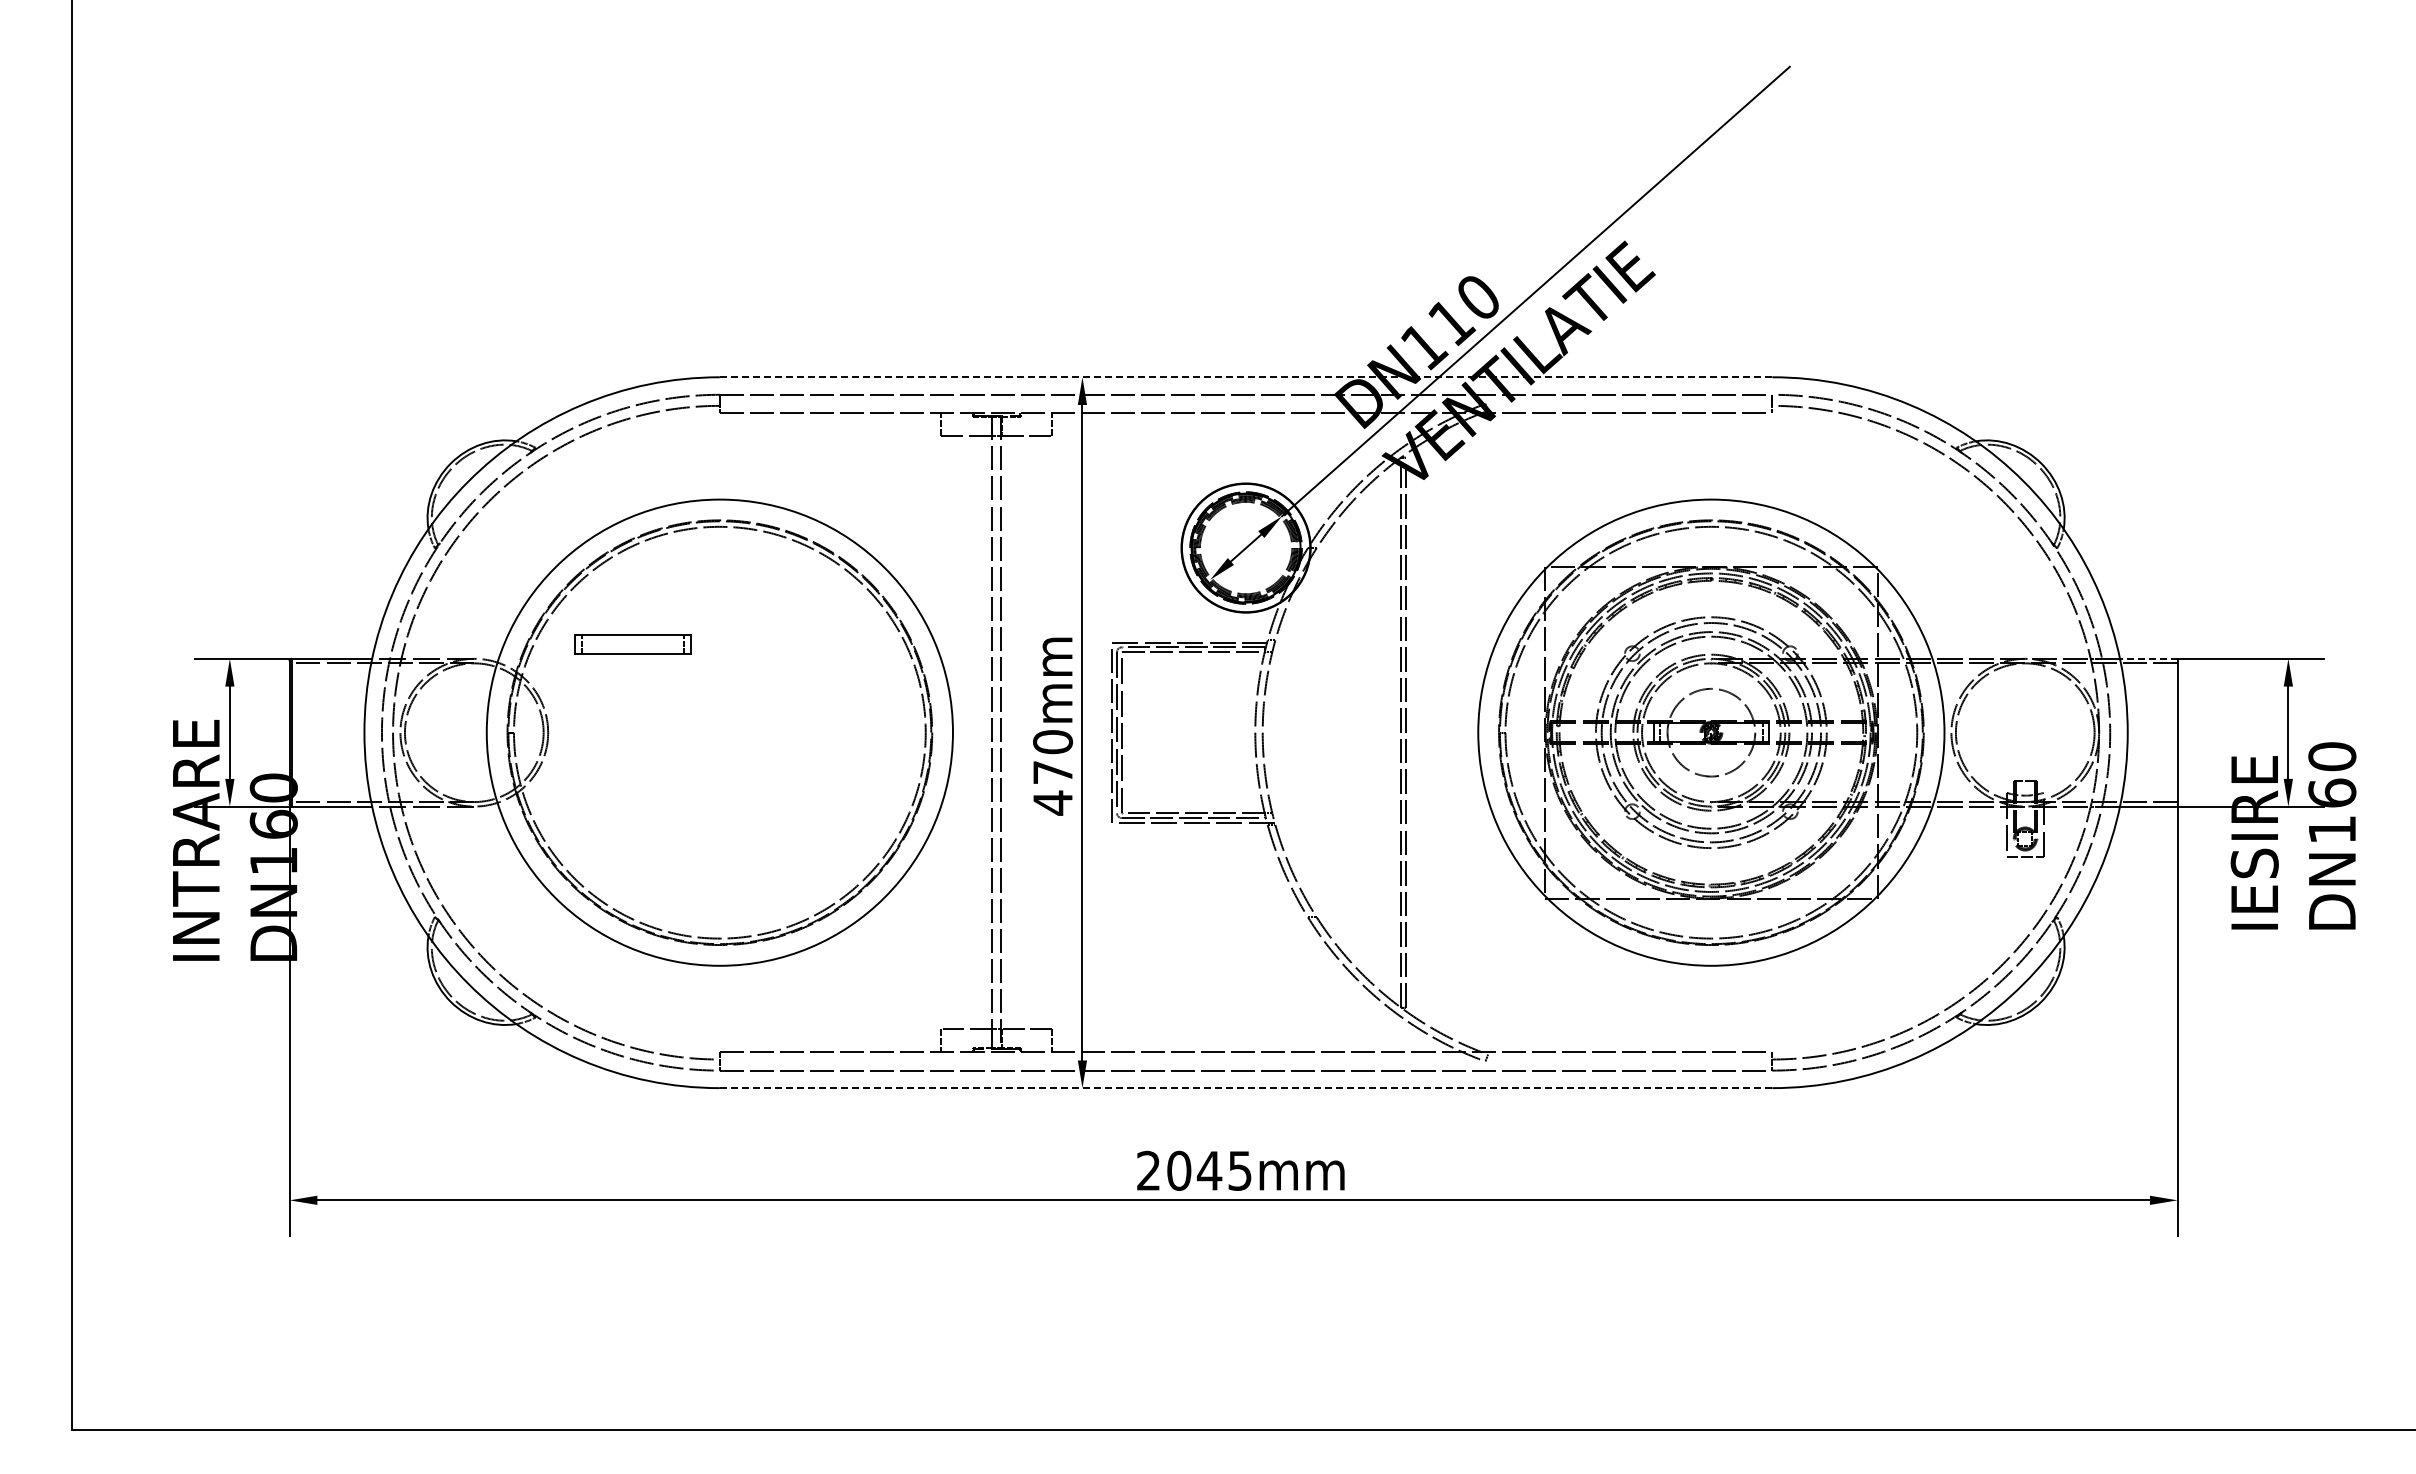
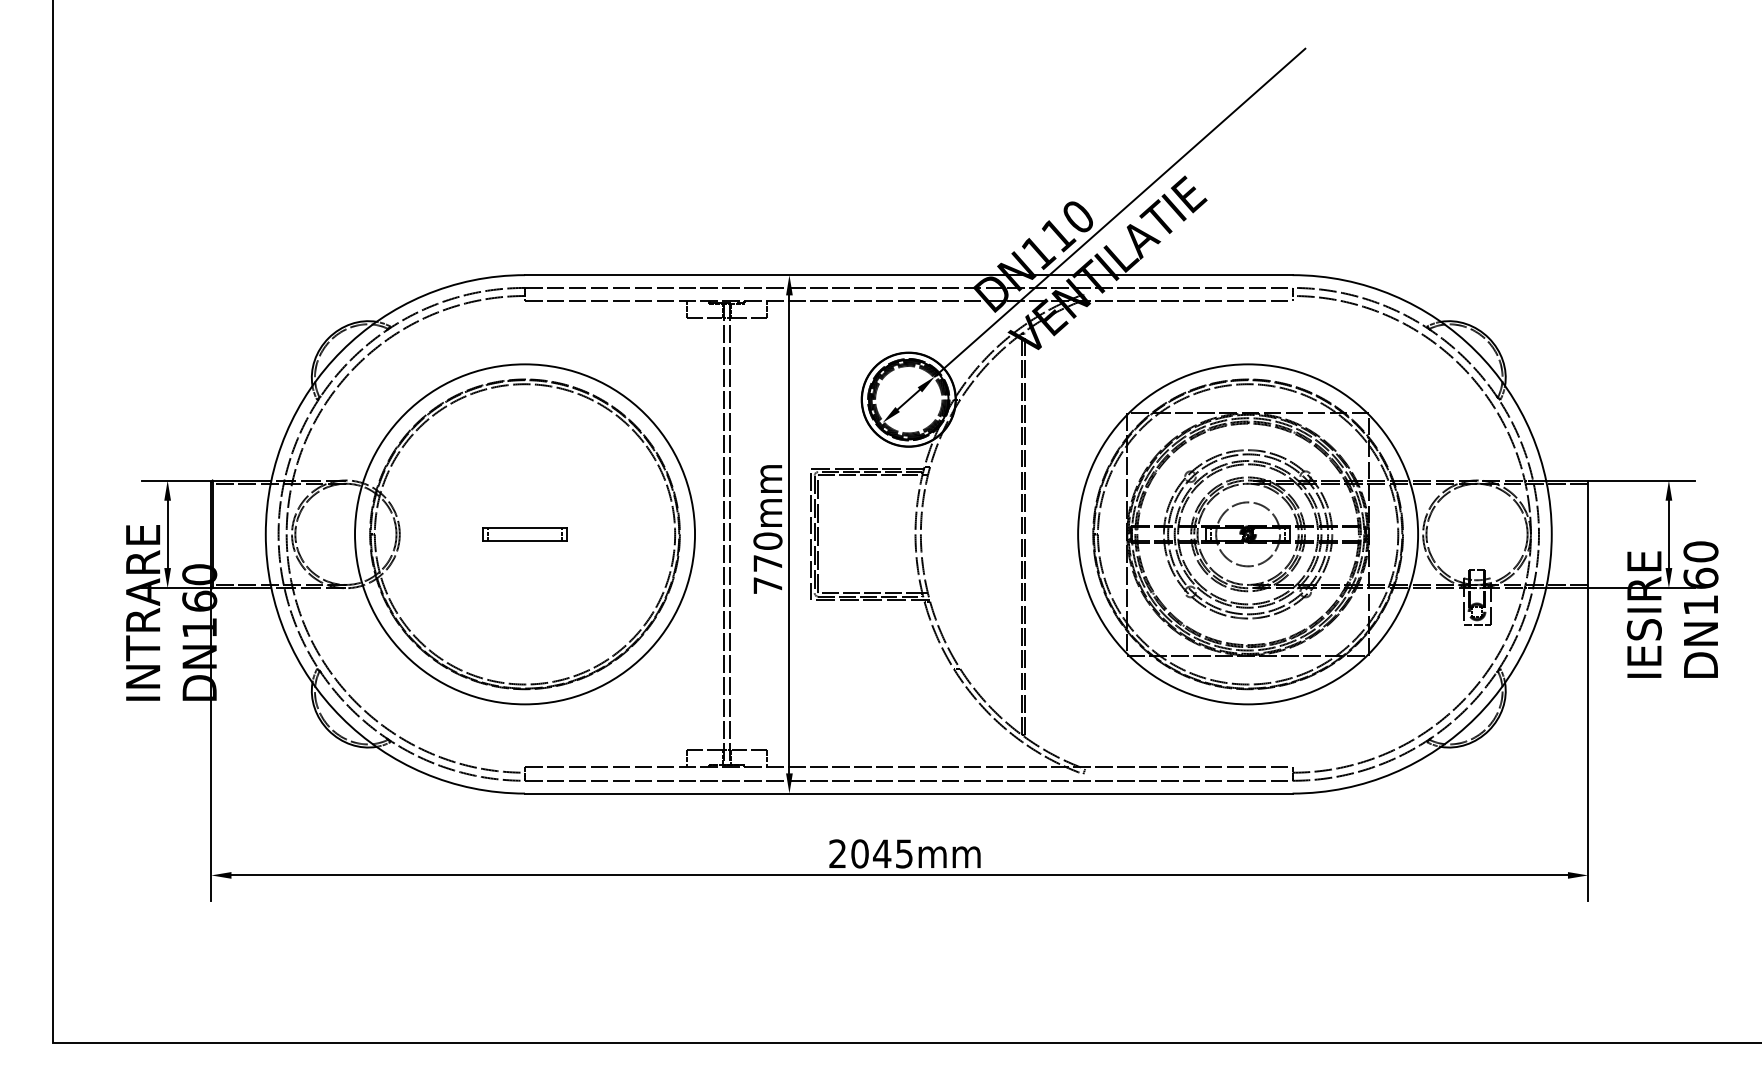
line: (1246, 377) -> (909, 275), dashed -> solid
part: (632, 644) -> (524, 534), moved
line: (2148, 658) -> (1566, 480), dashed -> solid
text: (1052, 802) -> (767, 585), 470mm -> 770mm
line: (1245, 1088) -> (908, 793), dashed -> solid

